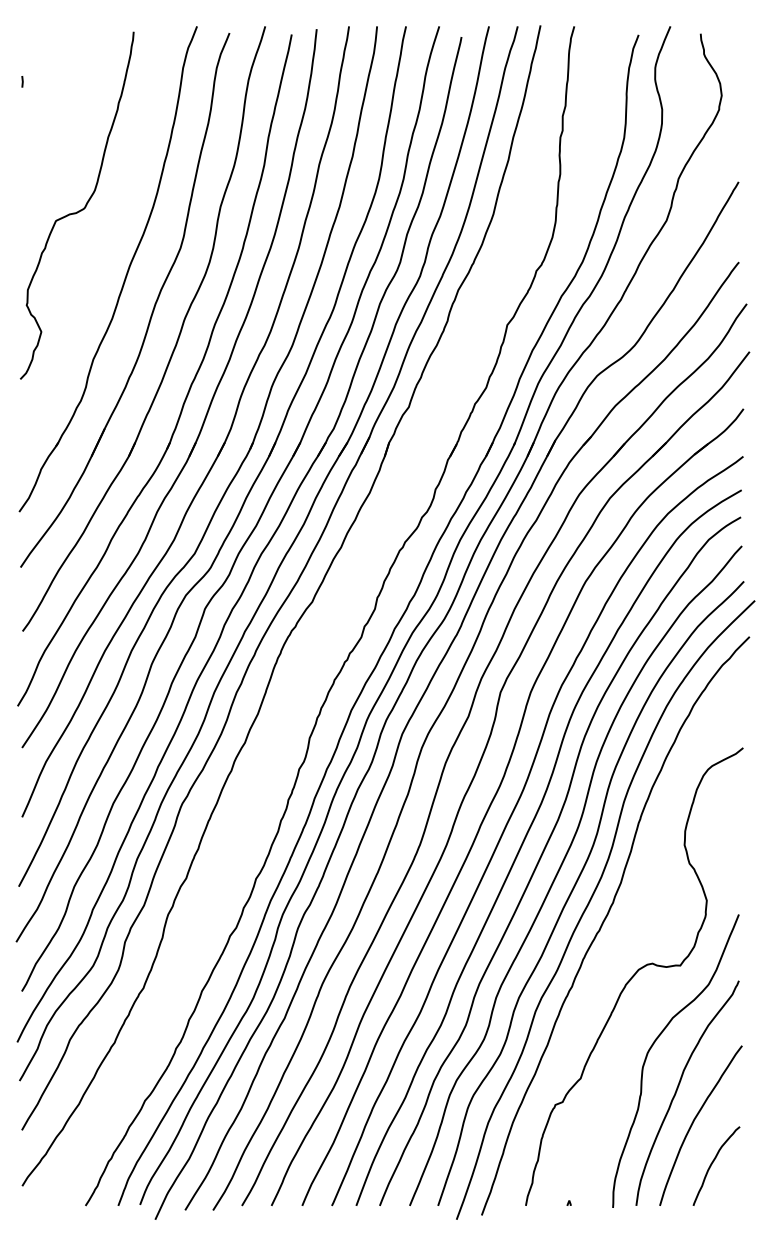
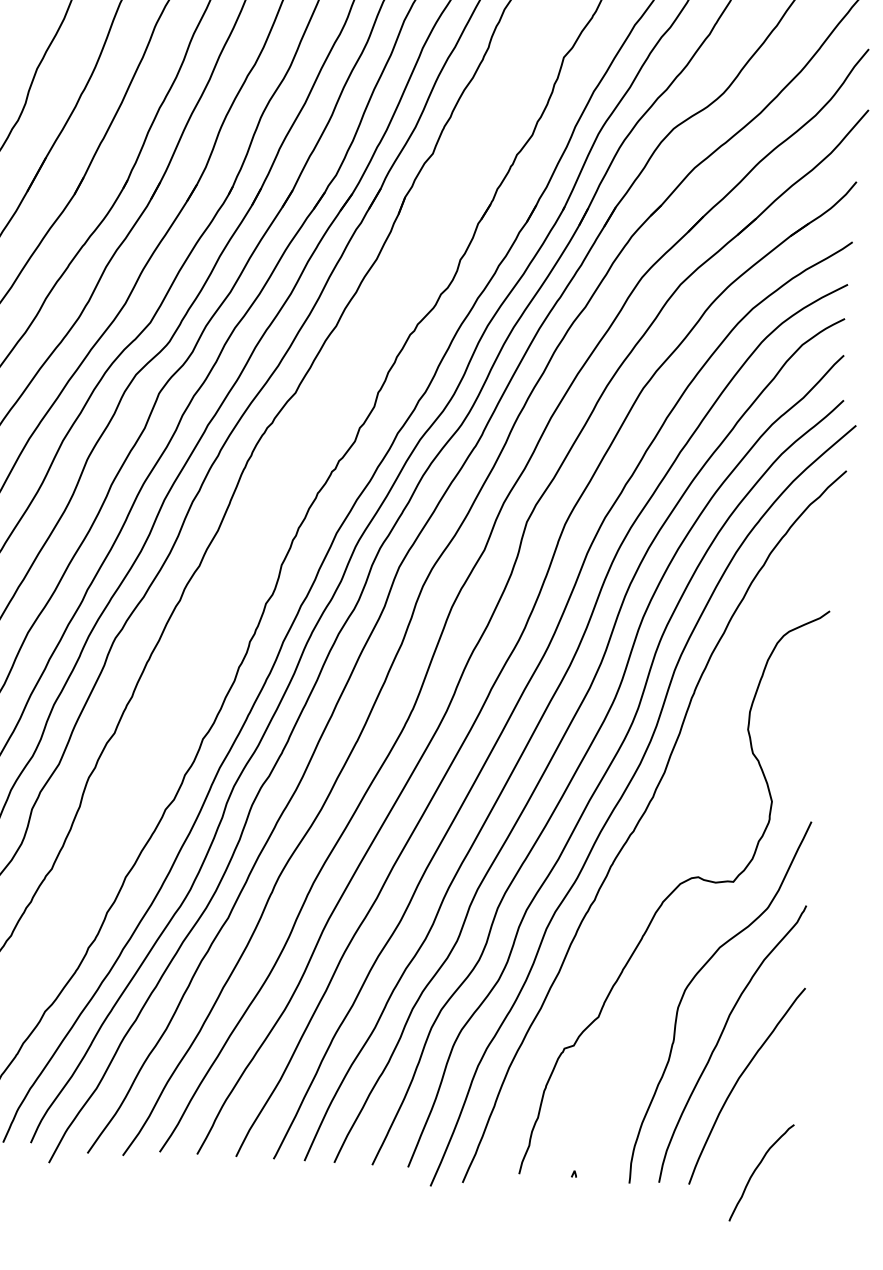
curve: (712, 1164) -> (756, 1170), moved

